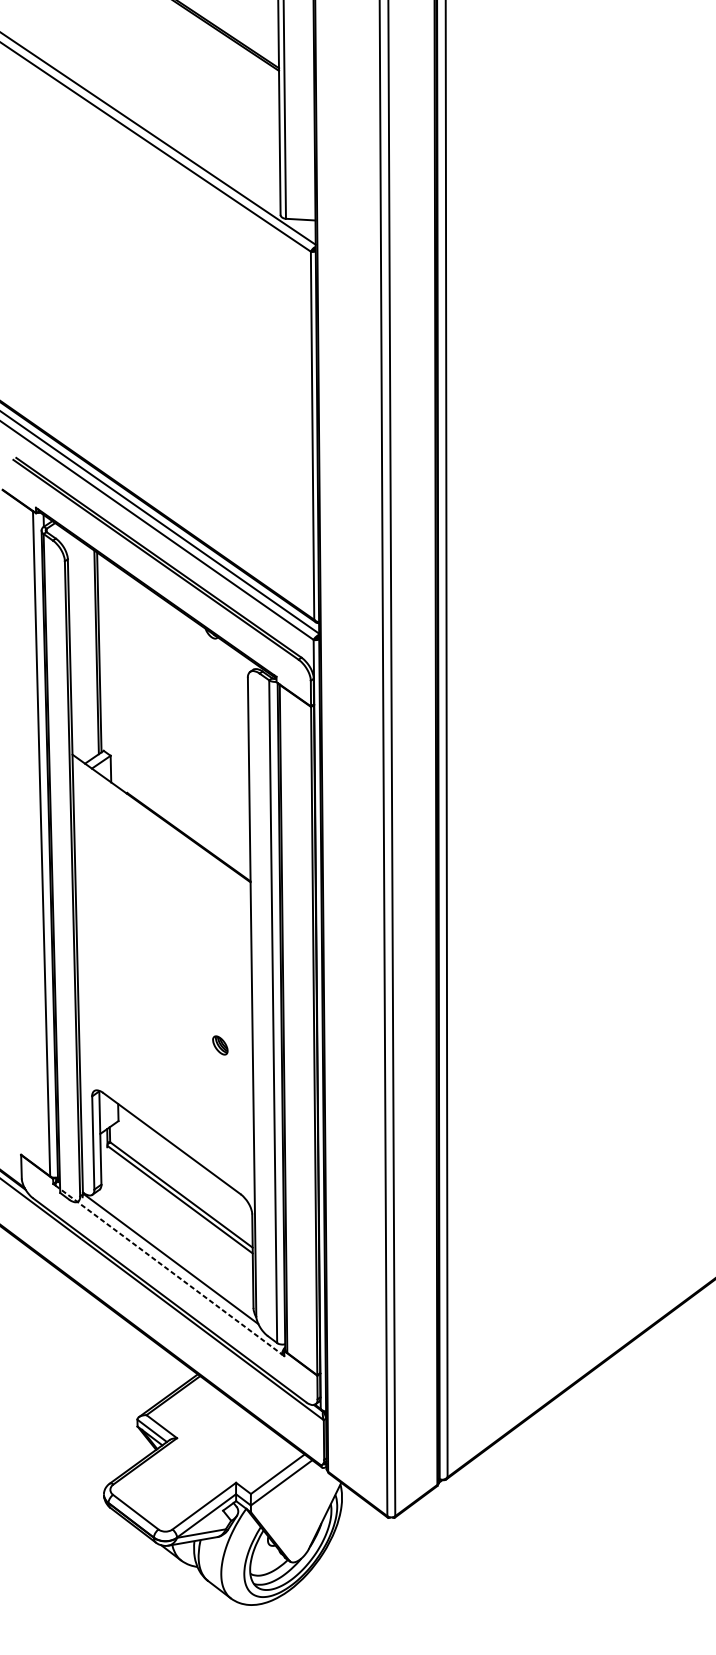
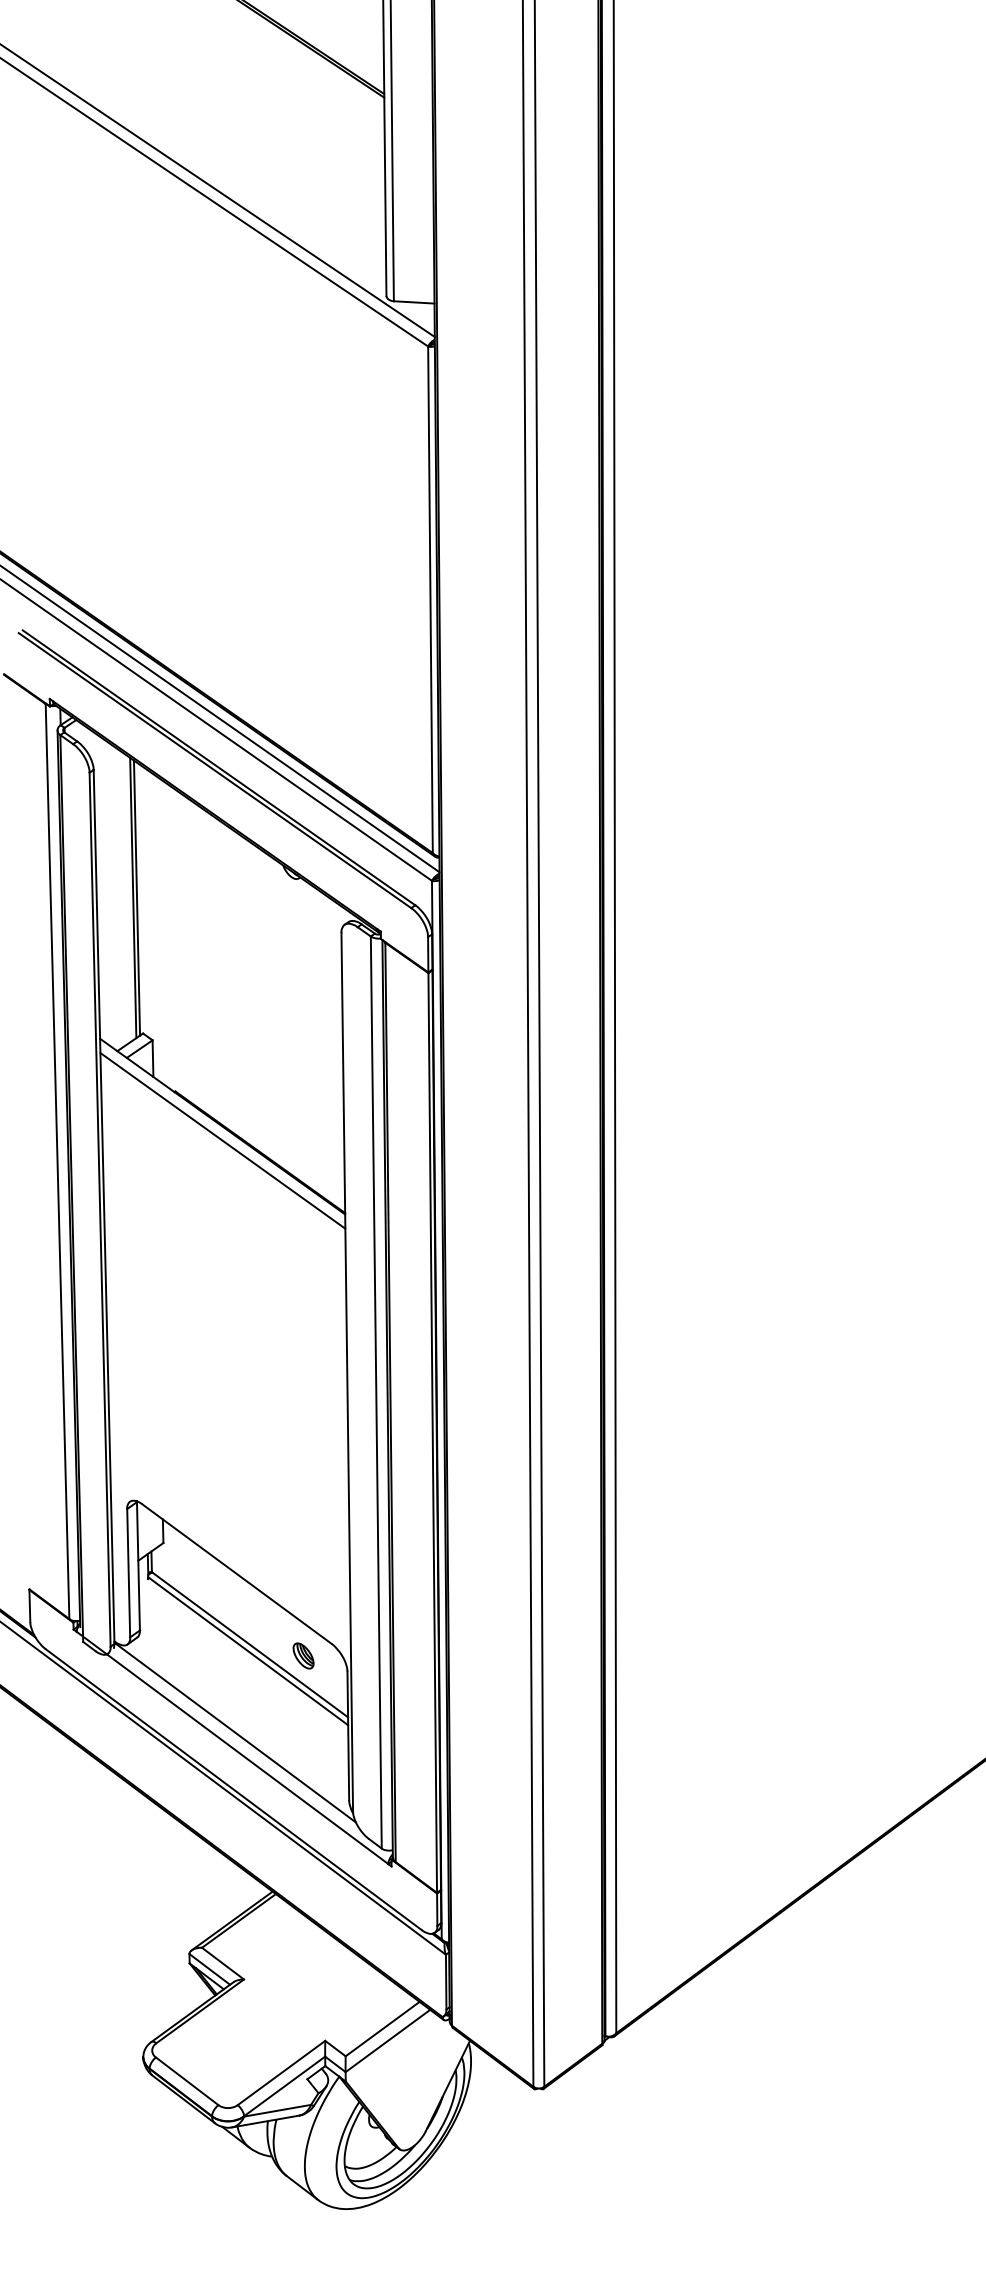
line: (161, 828) -> (222, 1140), added
part: (220, 1045) -> (303, 1655), moved
line: (168, 1270) -> (232, 1748), dashed -> solid

